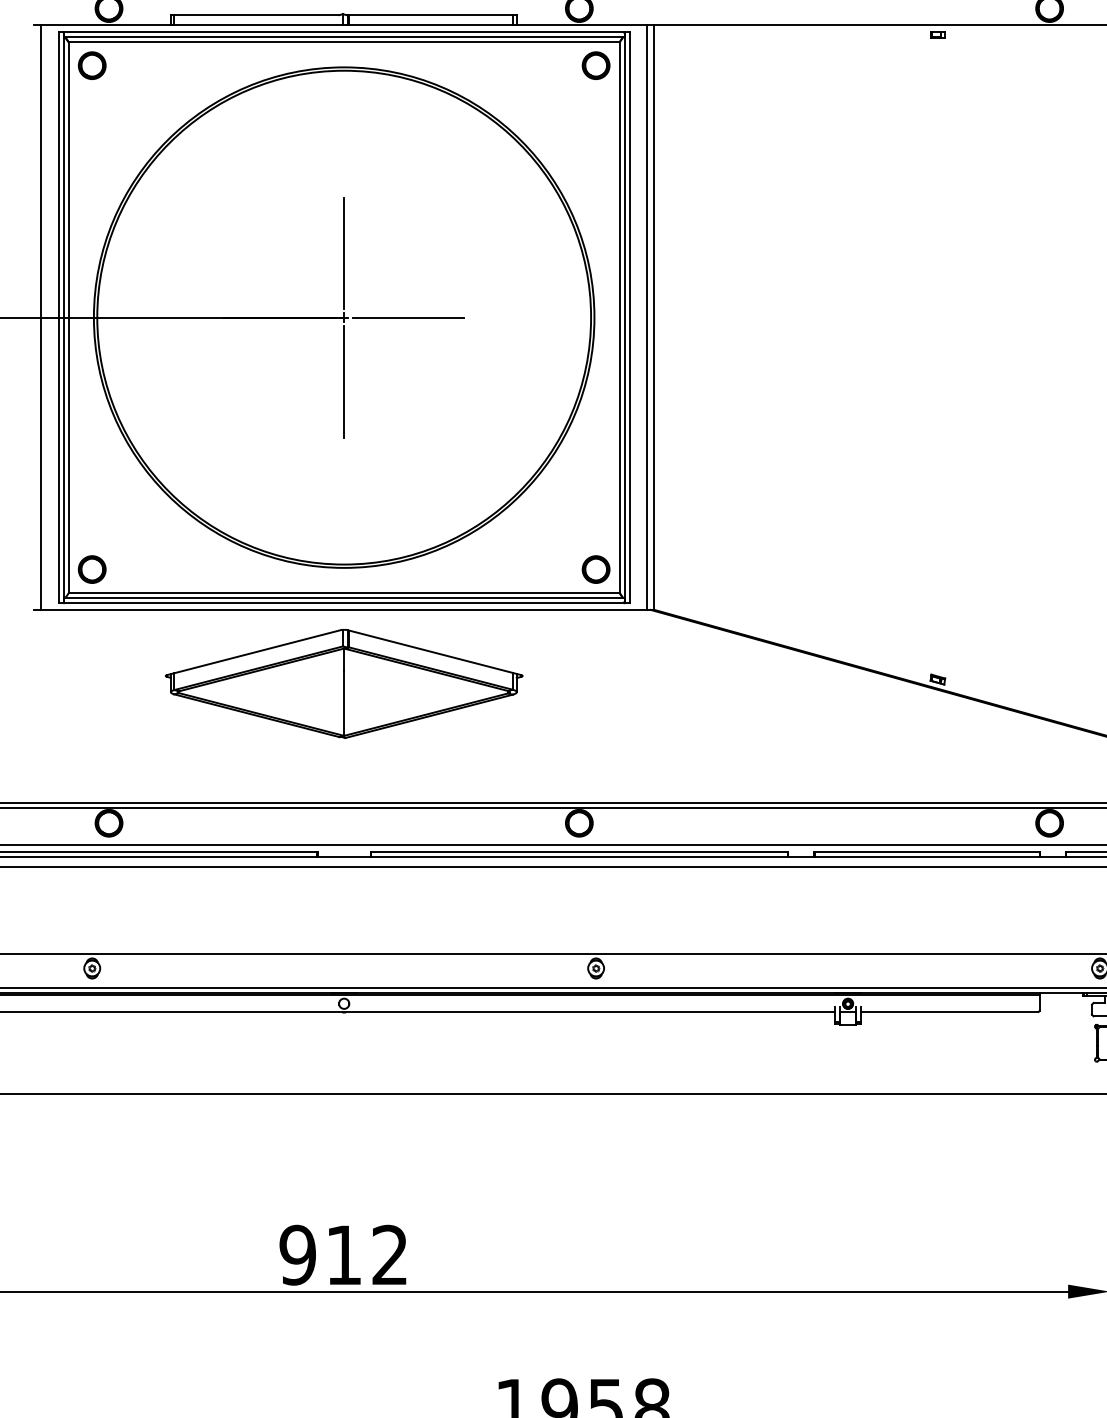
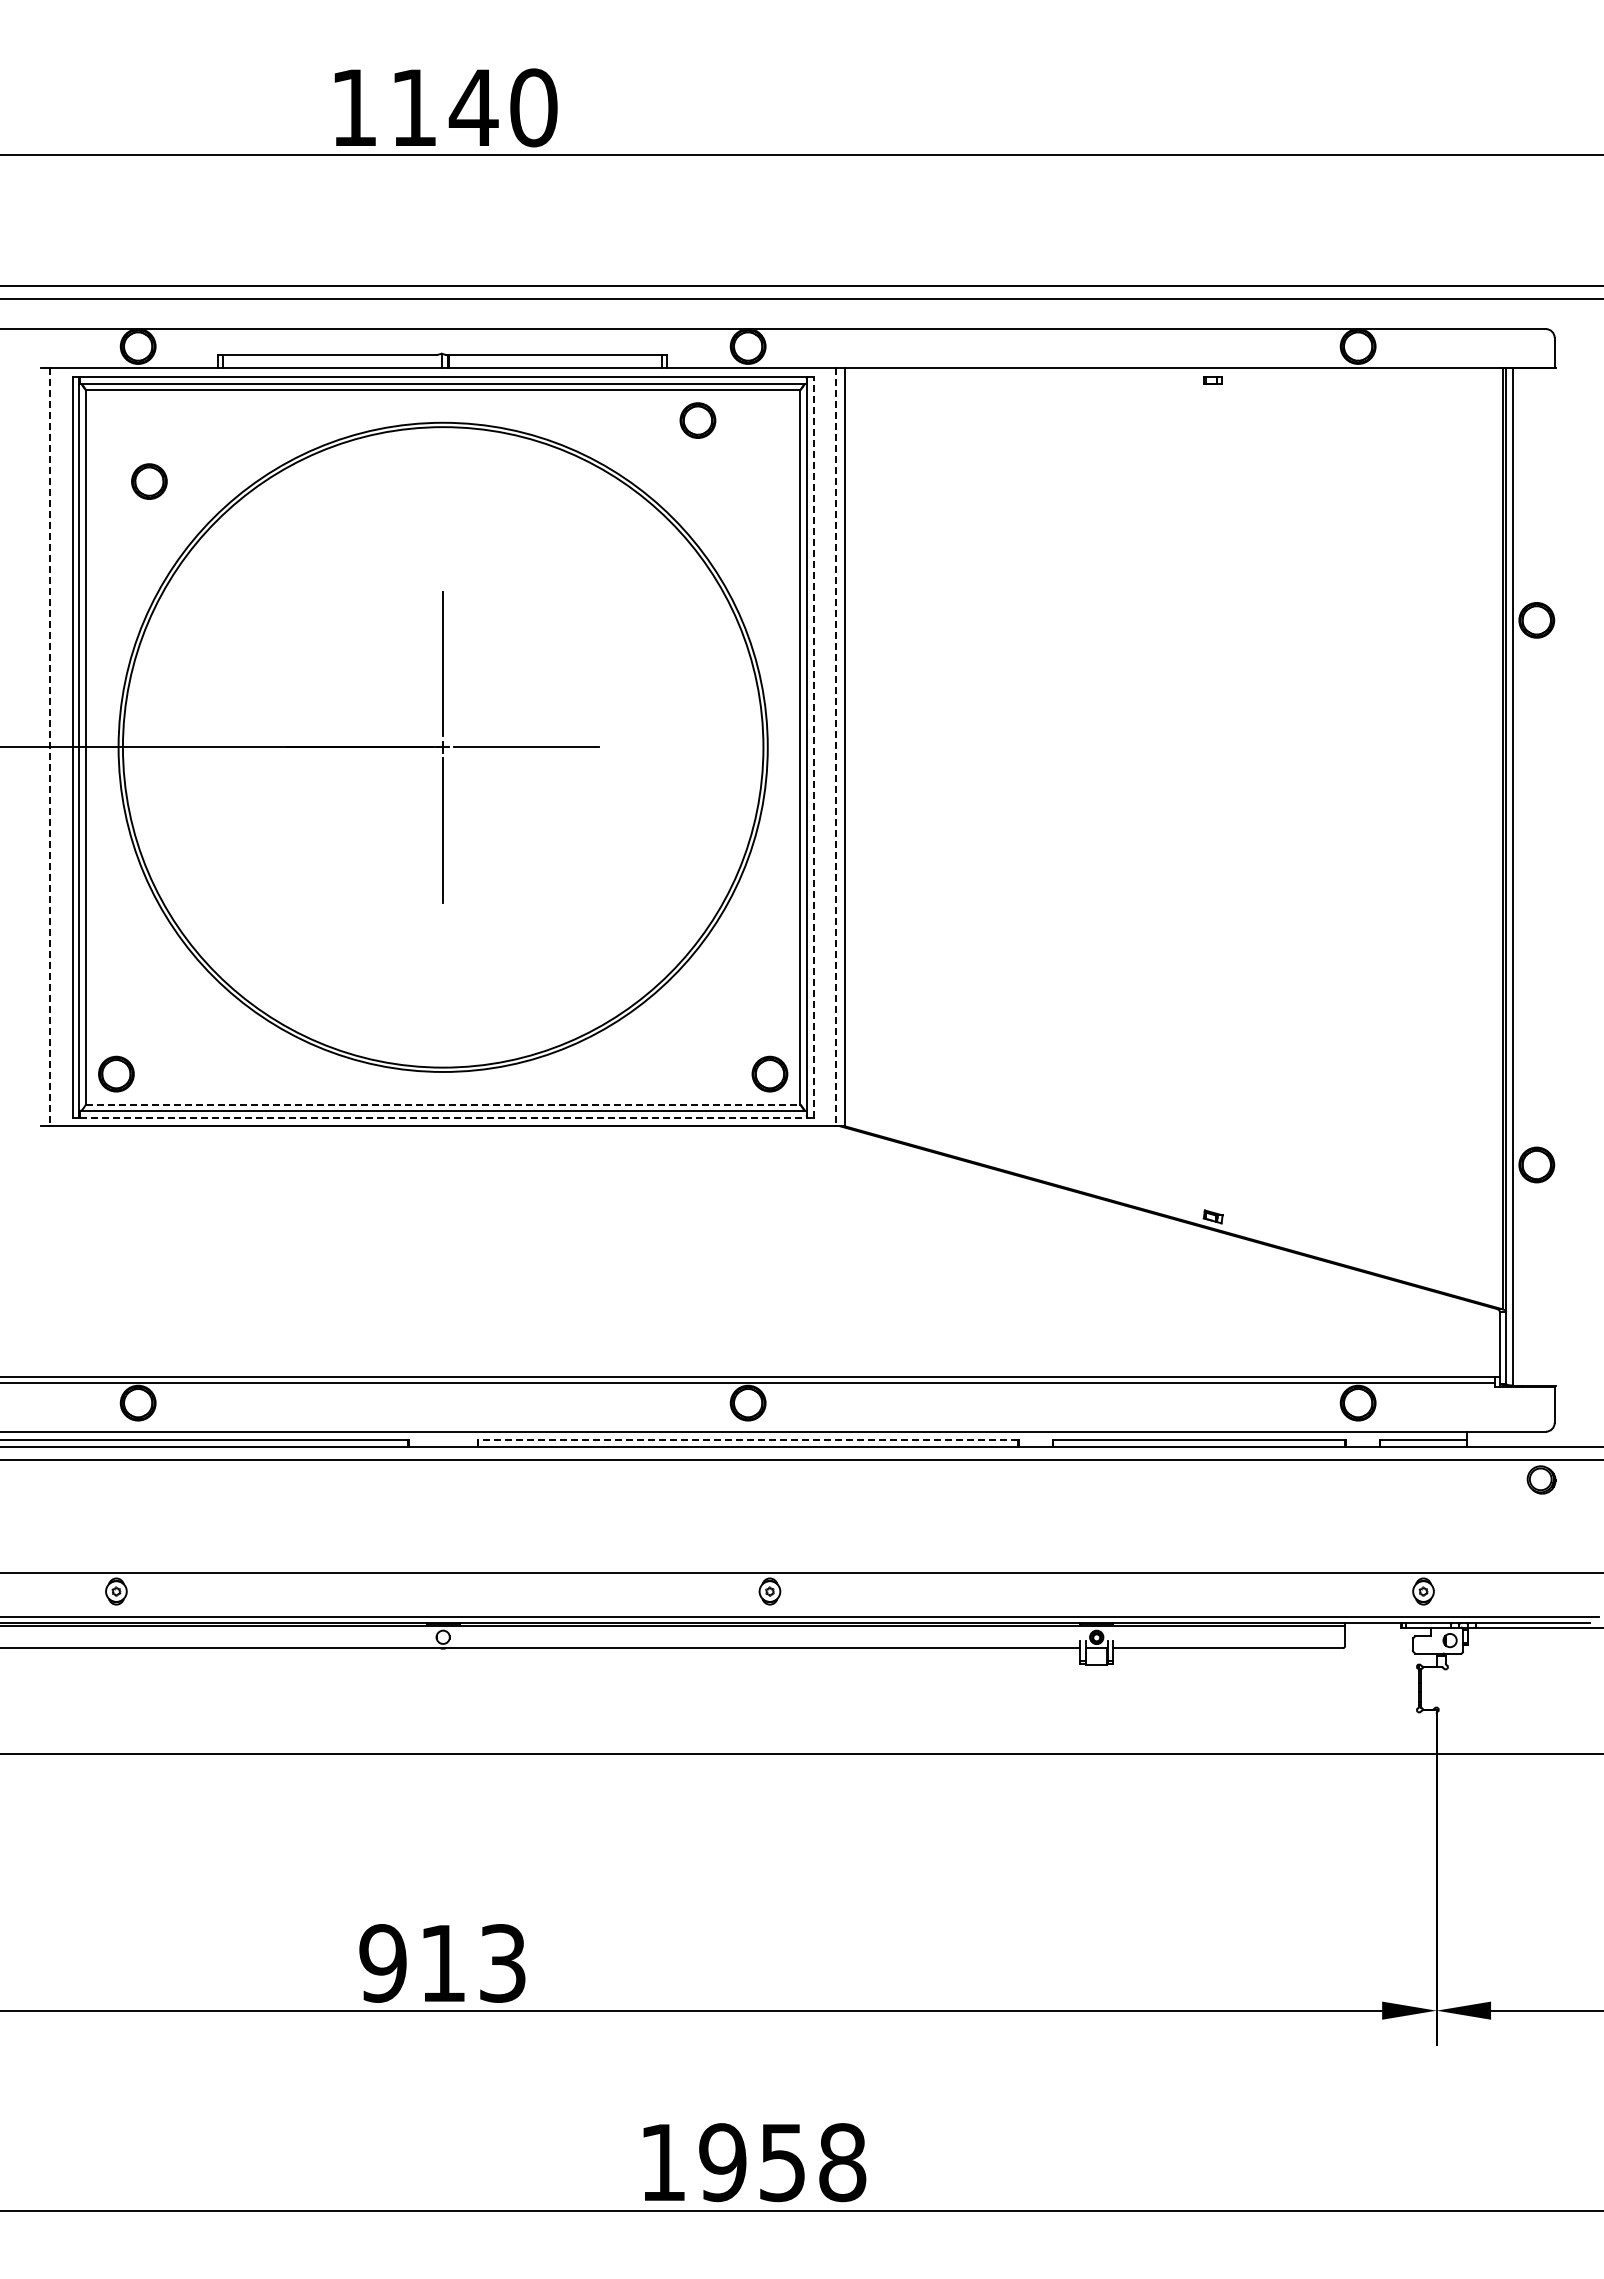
part: (92, 65) -> (149, 481), moved
part: (595, 65) -> (697, 420), moved
line: (629, 316) -> (813, 746), solid -> dashed
line: (41, 317) -> (50, 747), solid -> dashed
line: (647, 317) -> (836, 747), solid -> dashed
line: (344, 592) -> (443, 1104), solid -> dashed
line: (344, 603) -> (443, 1117), solid -> dashed
part: (343, 683) -> (442, 1222), removed
line: (578, 852) -> (747, 1440), solid -> dashed
text: (389, 1255) -> (502, 1963), 912 -> 913

